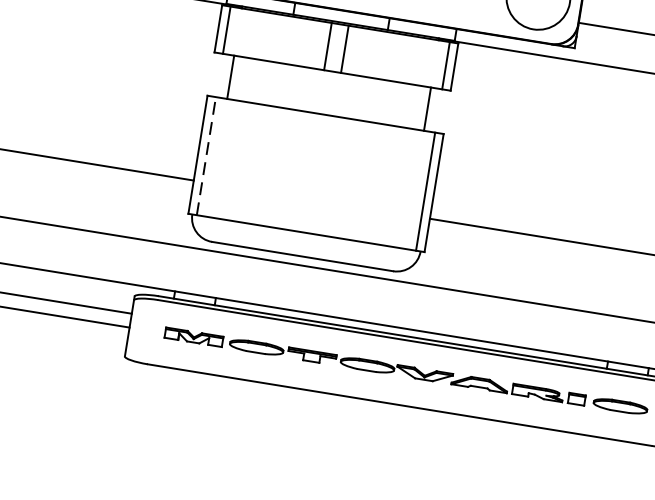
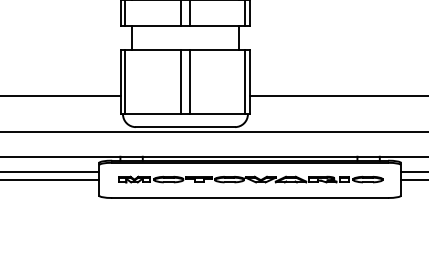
line: (206, 155) -> (125, 81), dashed -> solid
line: (307, 171) -> (180, 81), added
line: (325, 174) -> (190, 81), added

